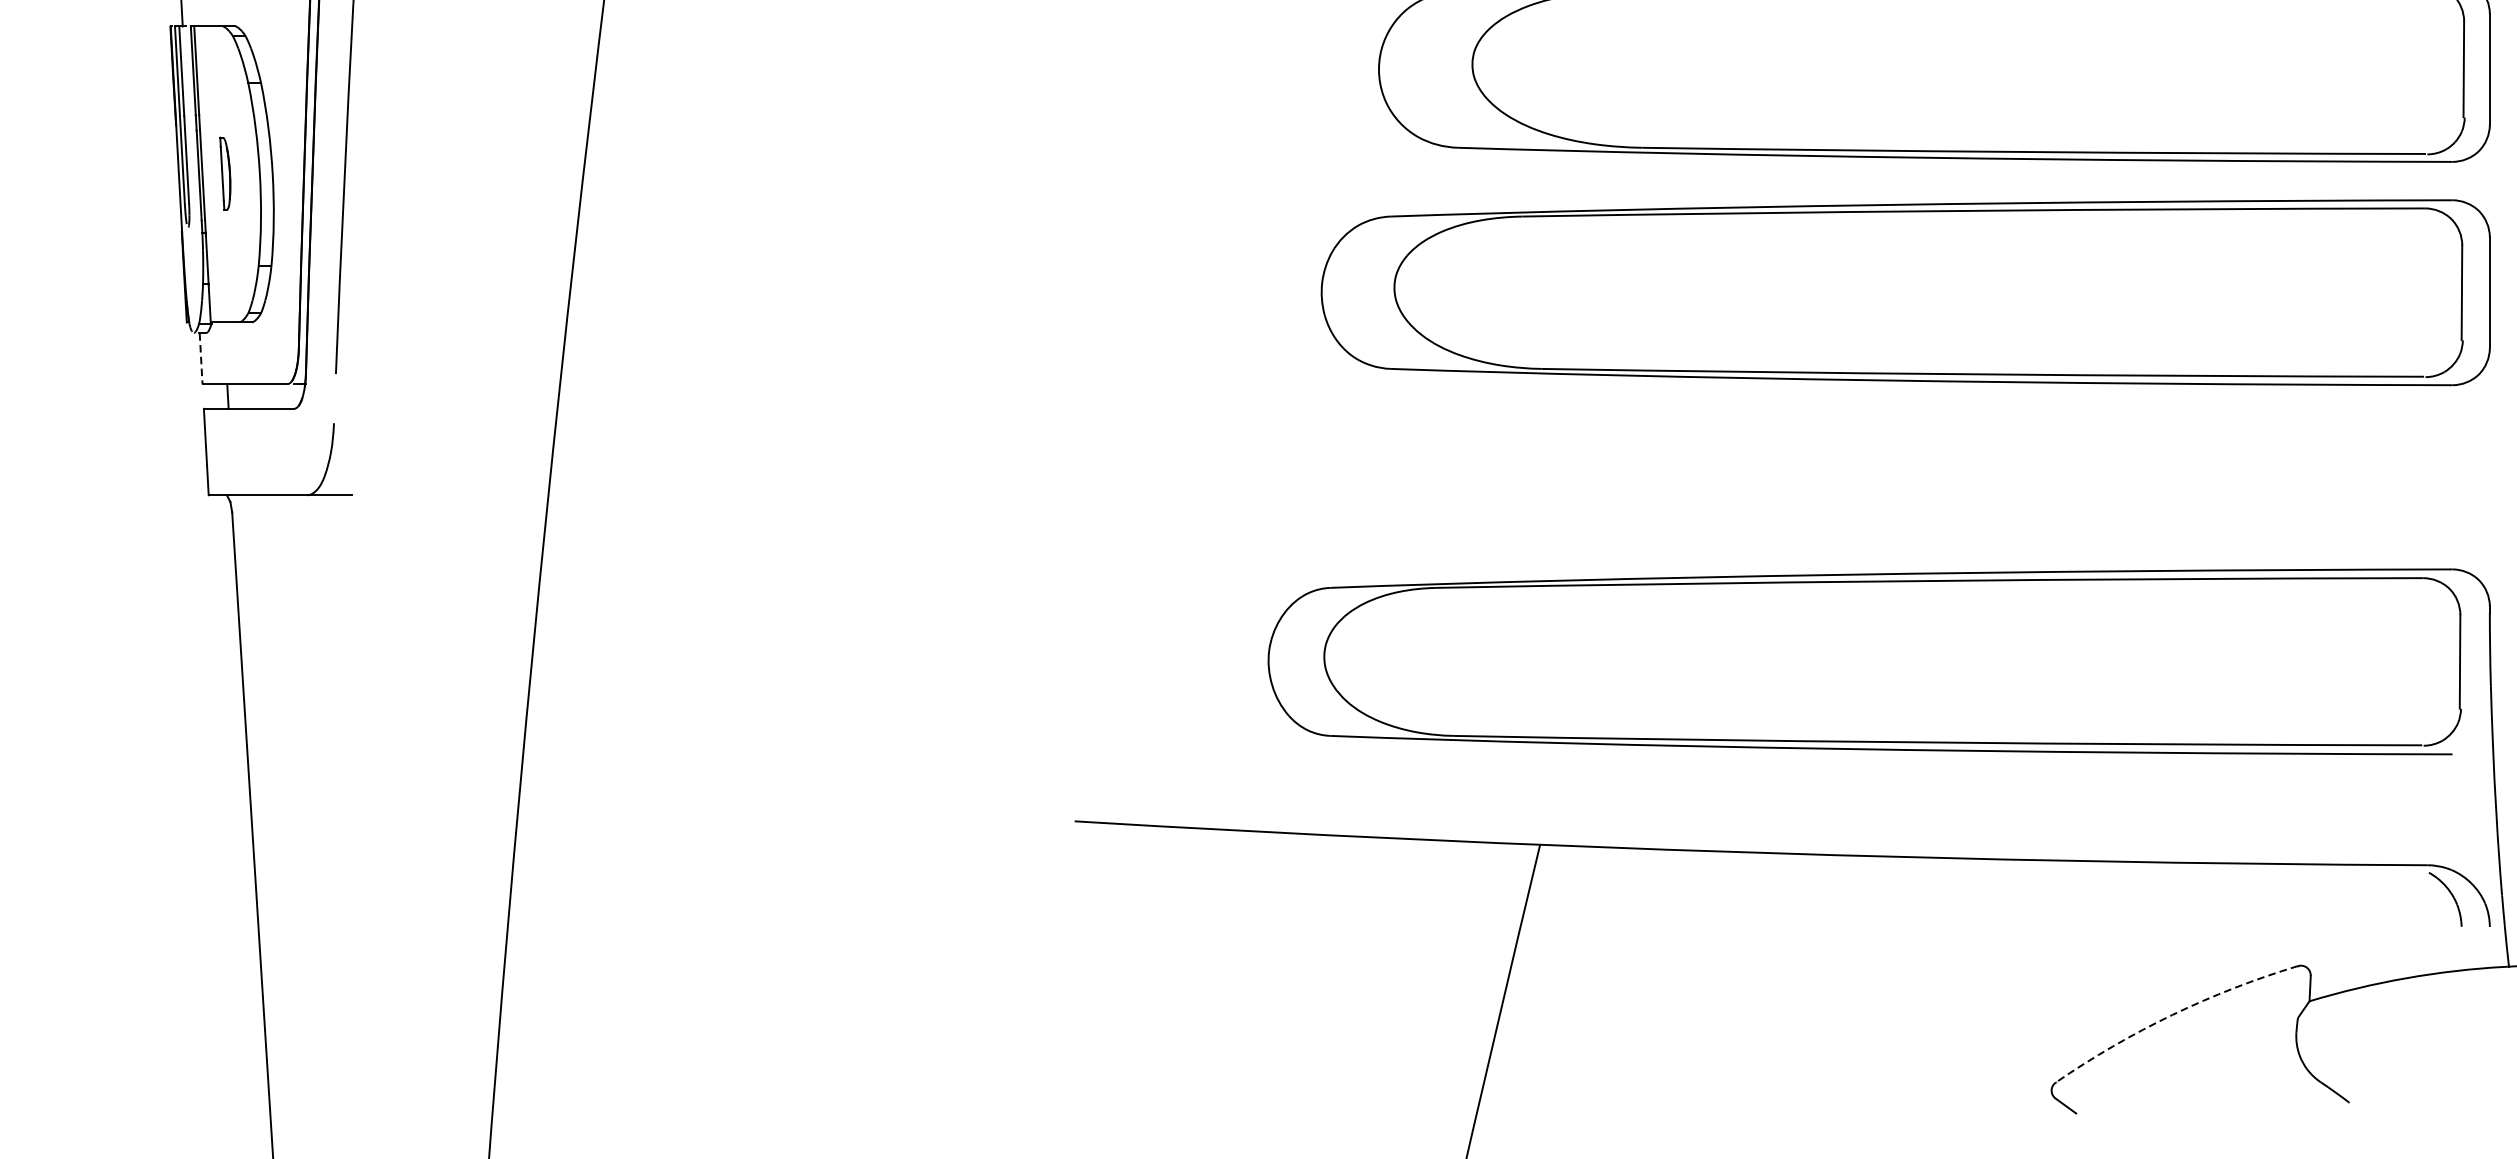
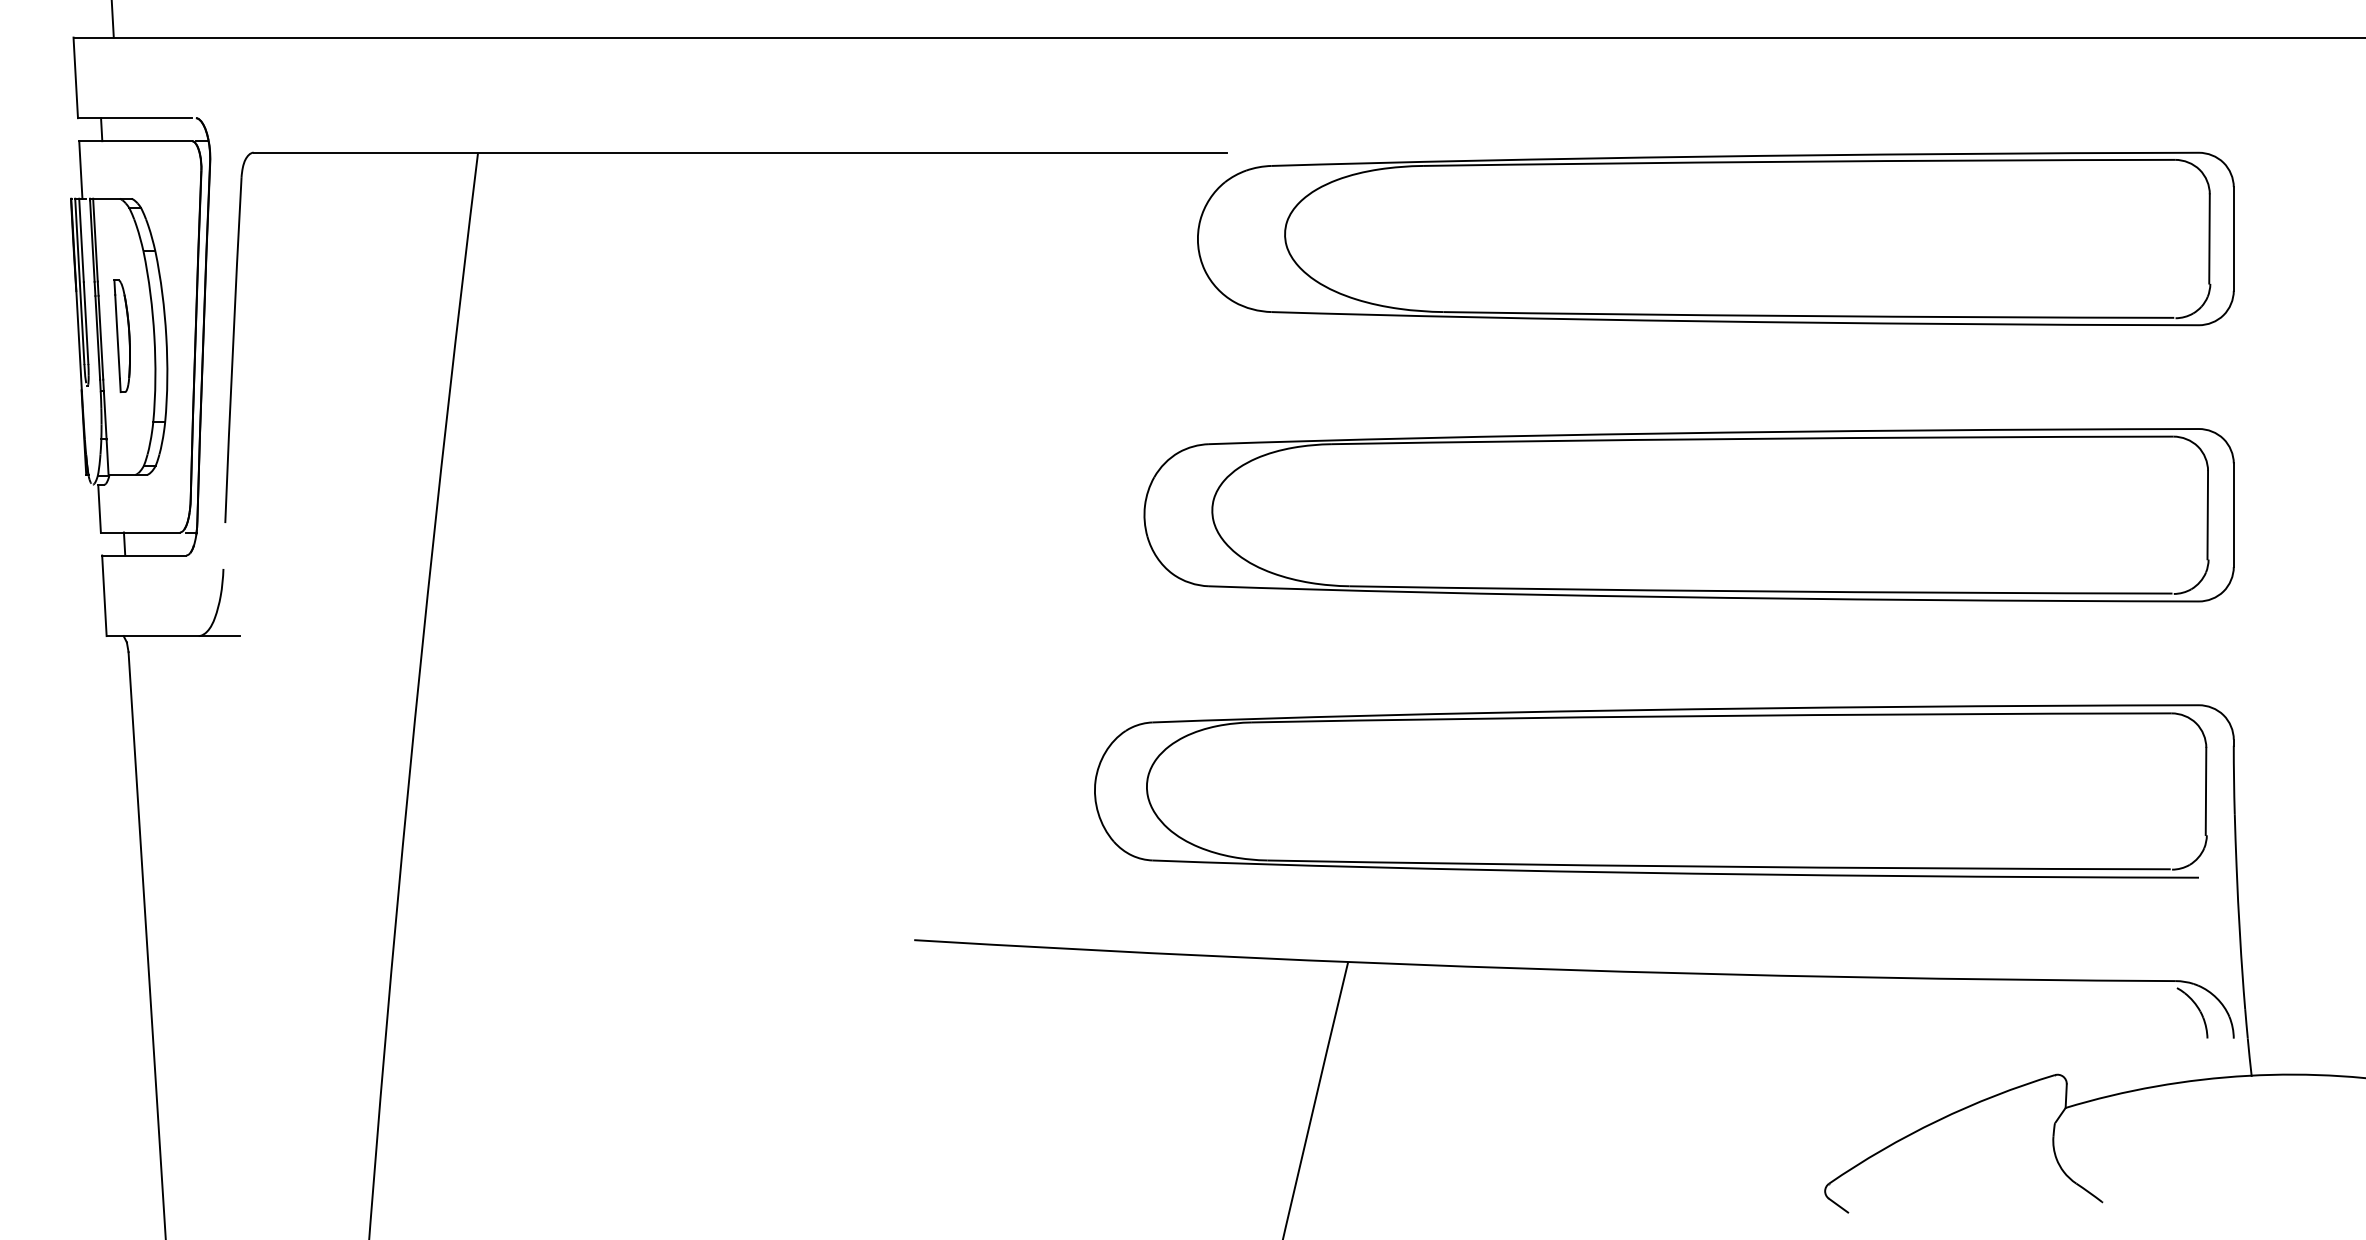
part: (224, 172) -> (121, 335), size x1.67
part: (1905, 293) -> (1688, 515), moved
line: (201, 358) -> (99, 508), dashed -> solid
arc: (2172, 1014) -> (1937, 1120), dashed -> solid

